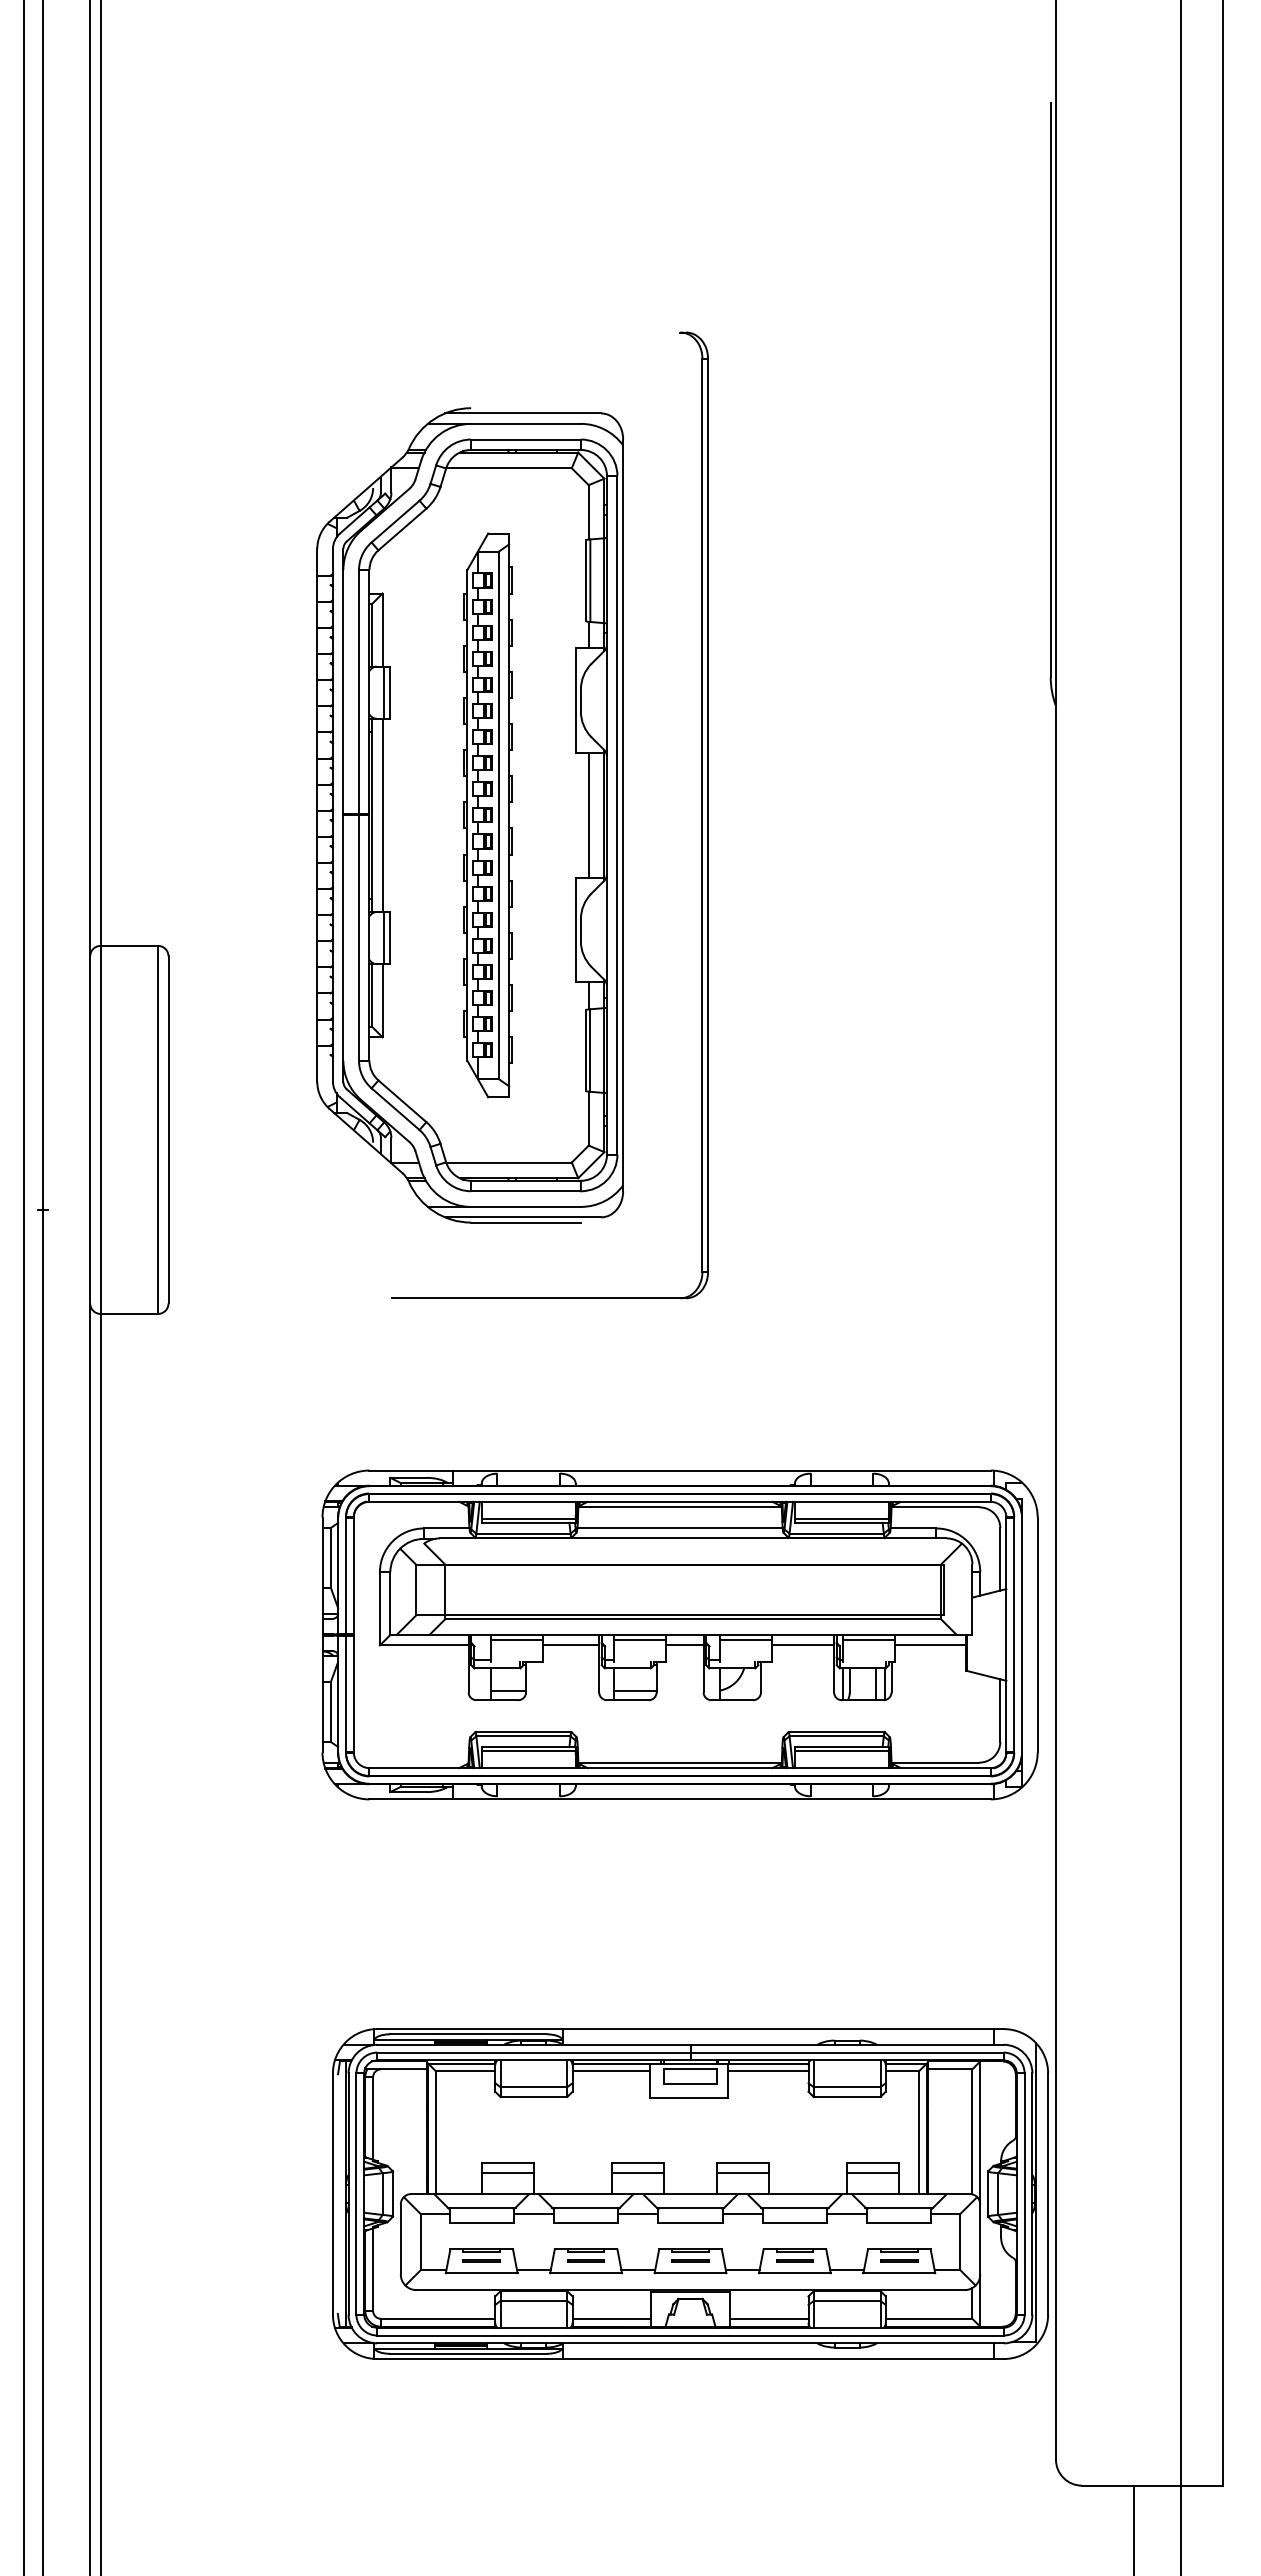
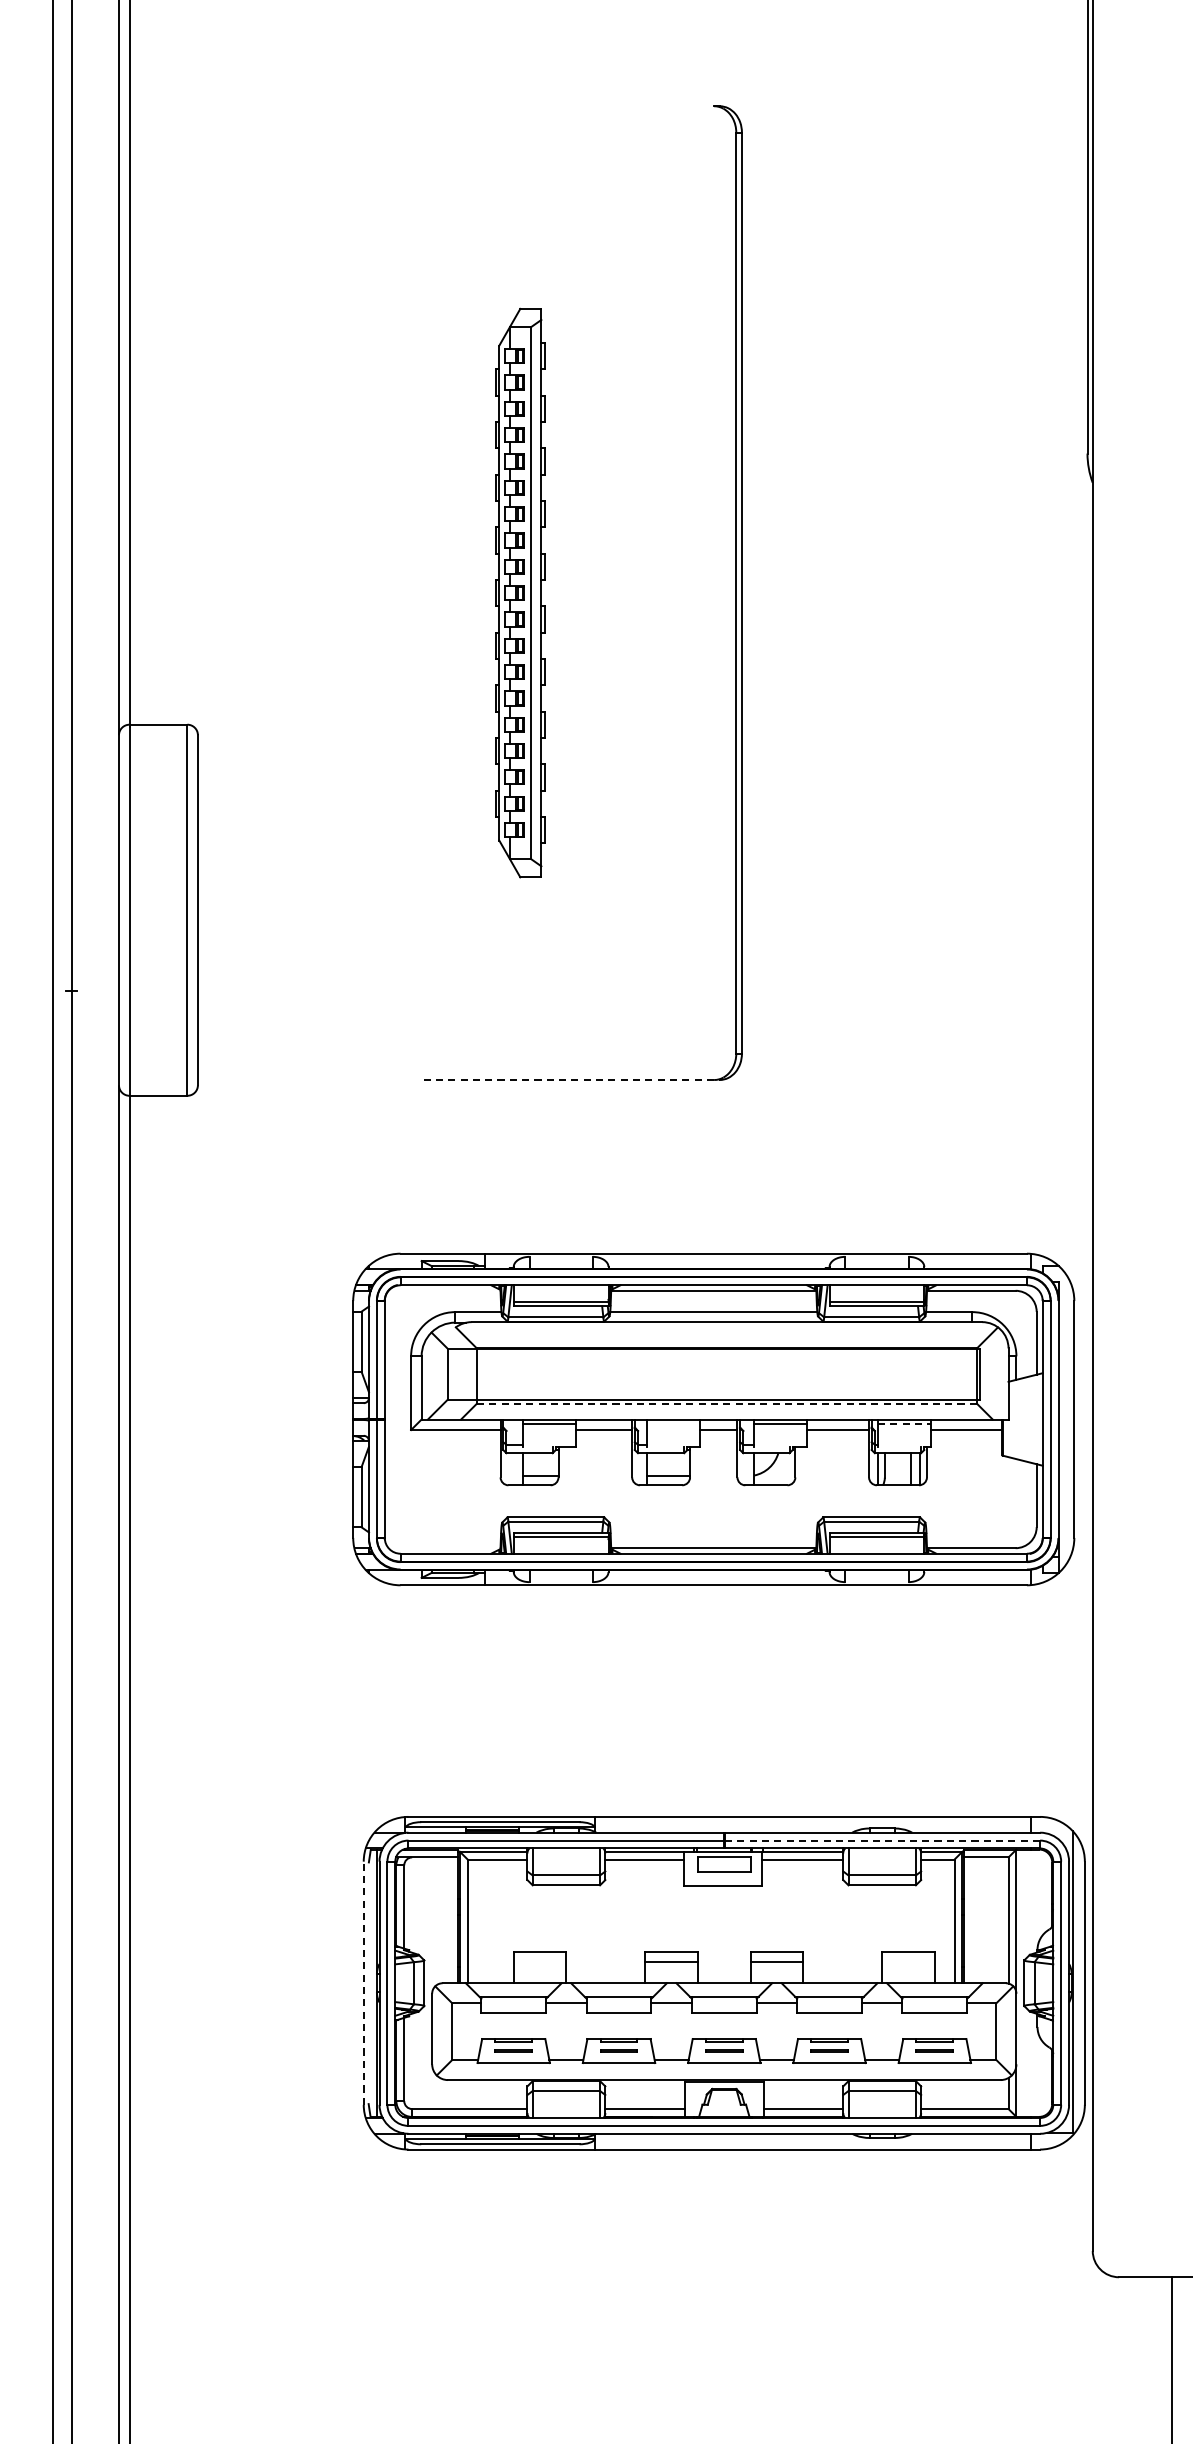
part: (469, 815) -> (501, 593), removed
line: (539, 1298) -> (572, 1080), solid -> dashed
line: (693, 1619) -> (727, 1403), solid -> dashed
line: (639, 1639) -> (672, 1424), removed
line: (869, 1639) -> (904, 1424), solid -> dashed
line: (846, 2052) -> (881, 1840), solid -> dashed
line: (507, 2172) -> (539, 1961), removed
line: (873, 2172) -> (908, 1961), removed
line: (332, 2194) -> (363, 1983), solid -> dashed

